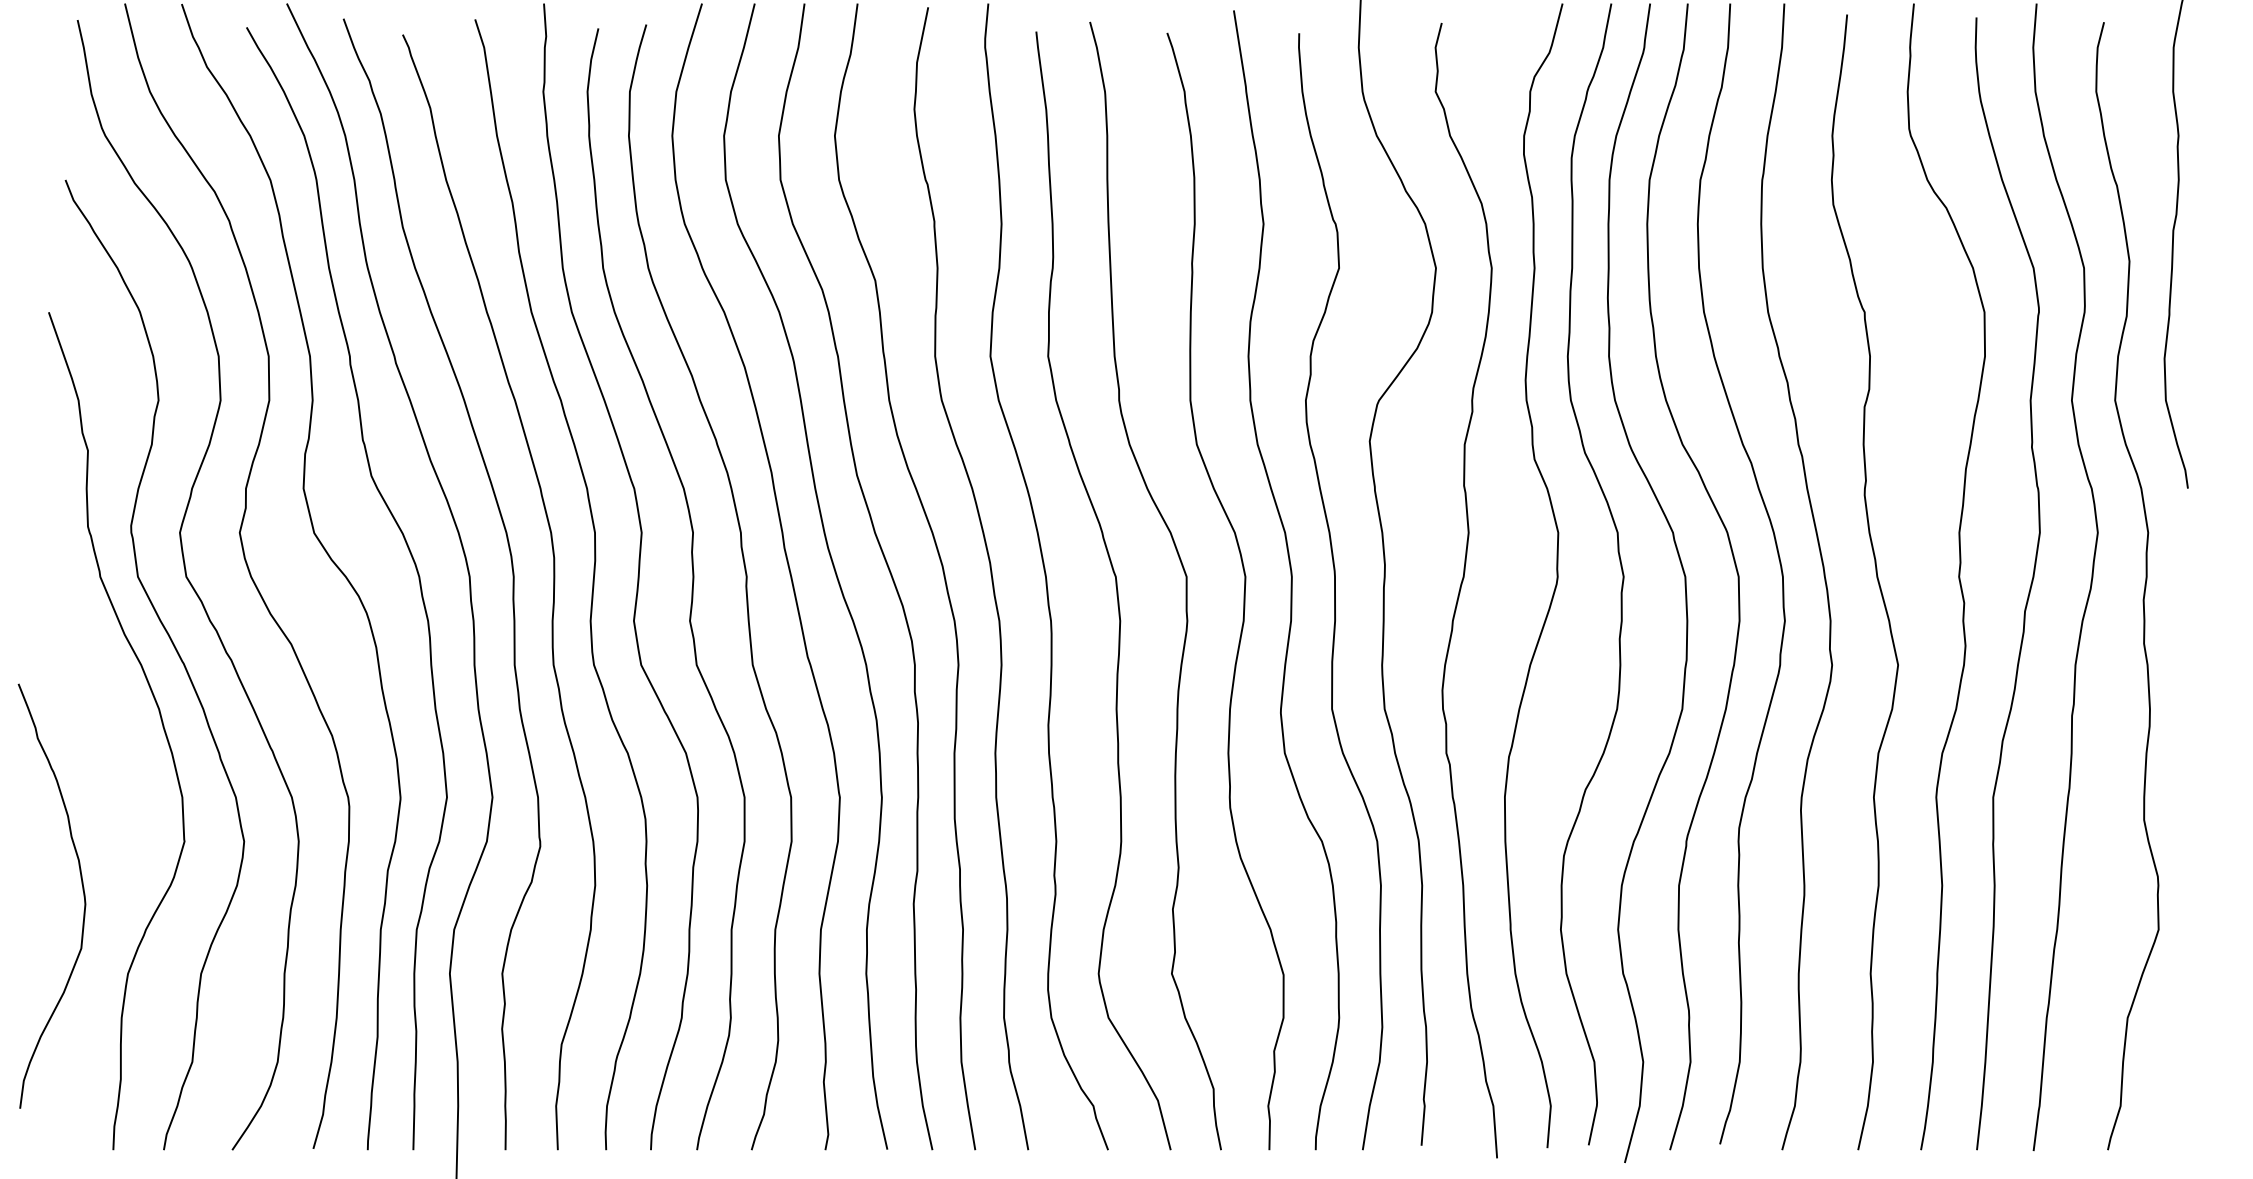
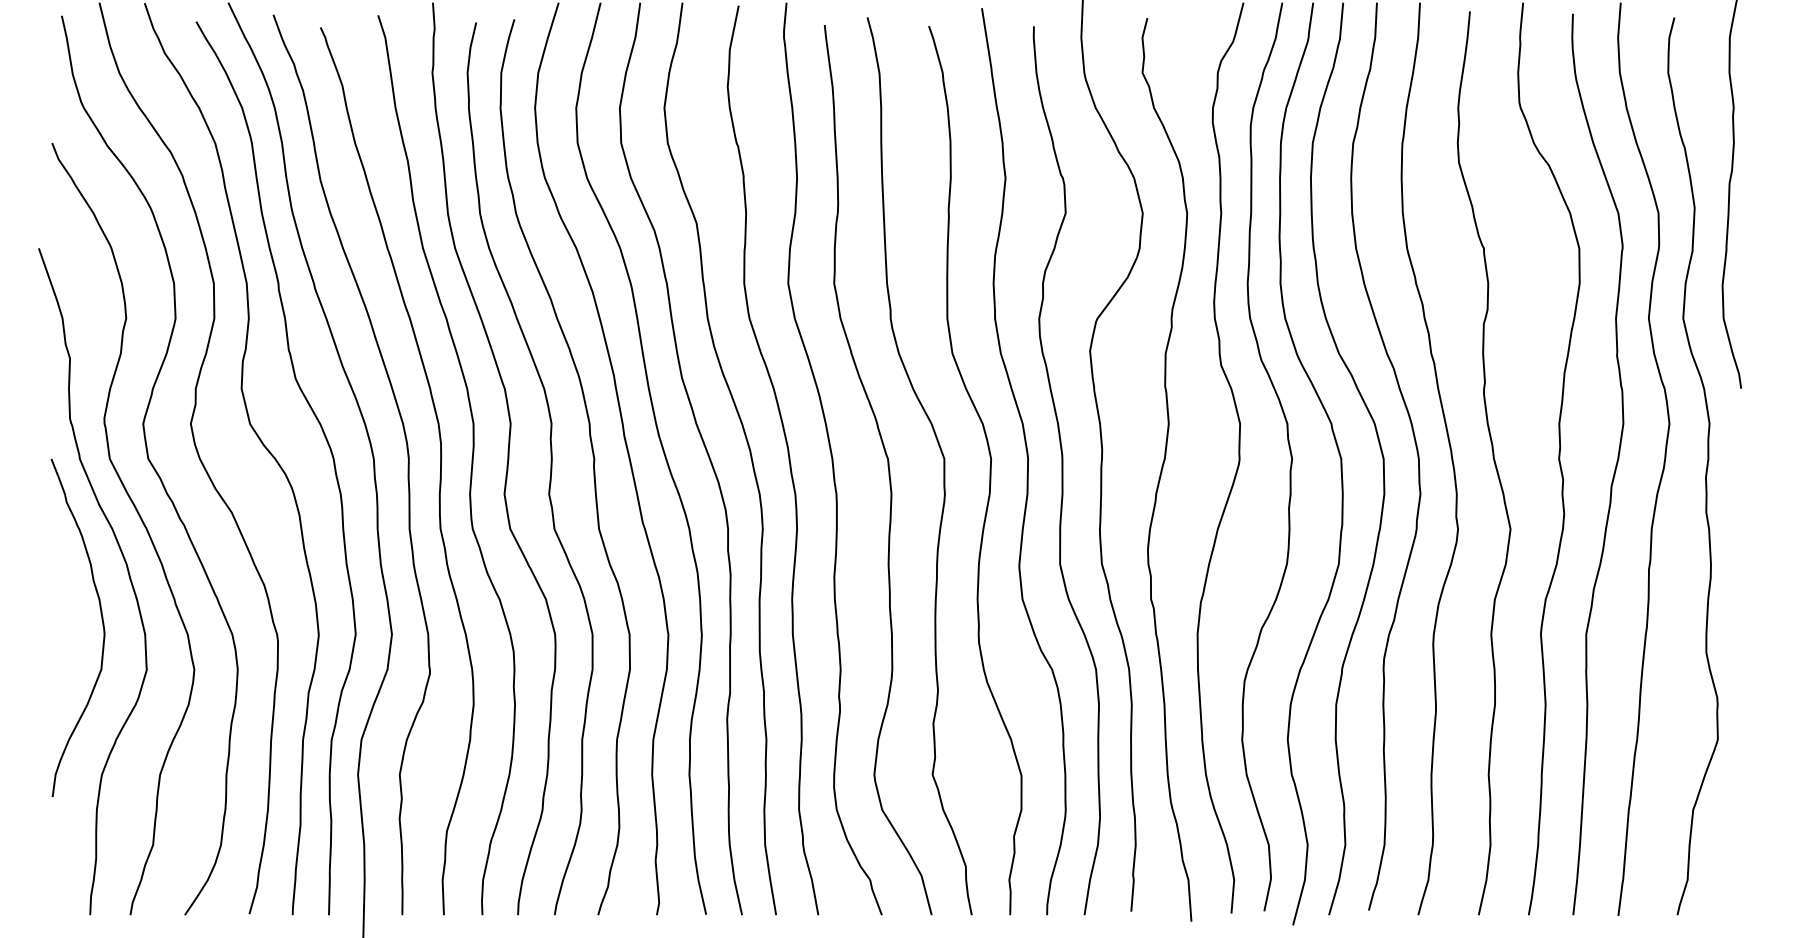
curve: (82, 890) -> (102, 623), moved

